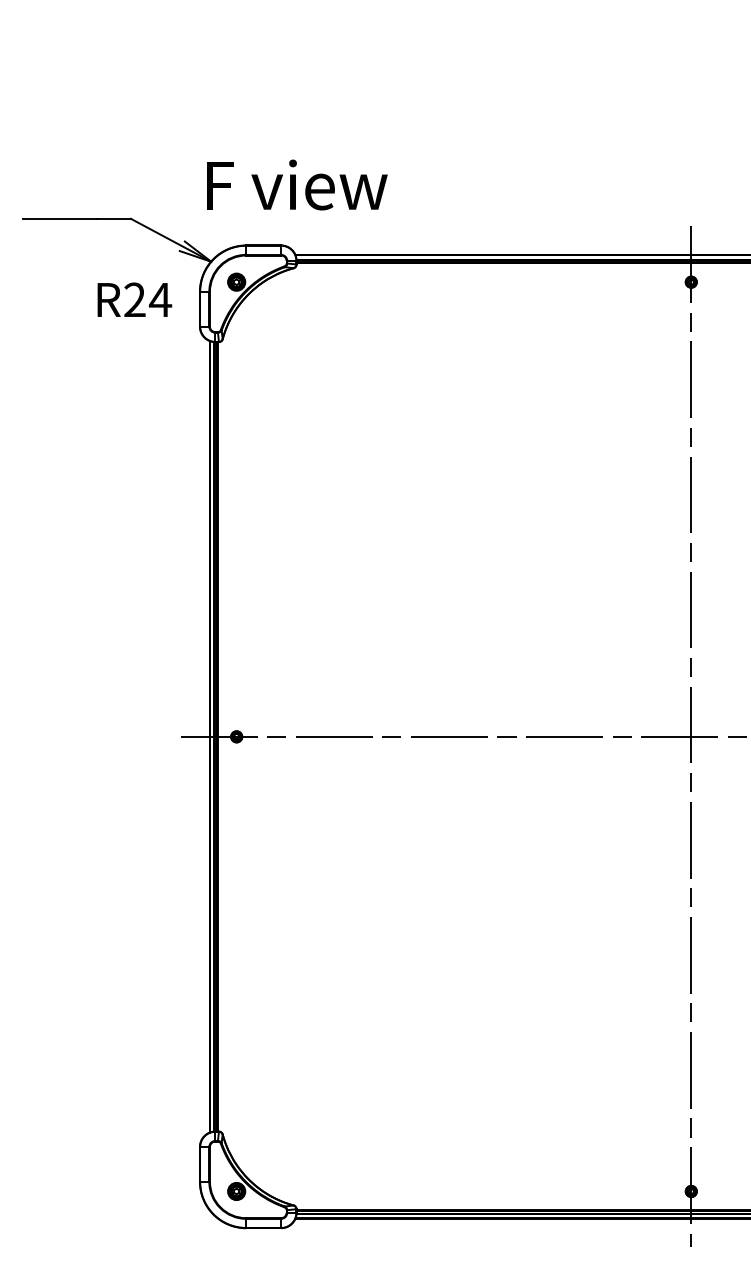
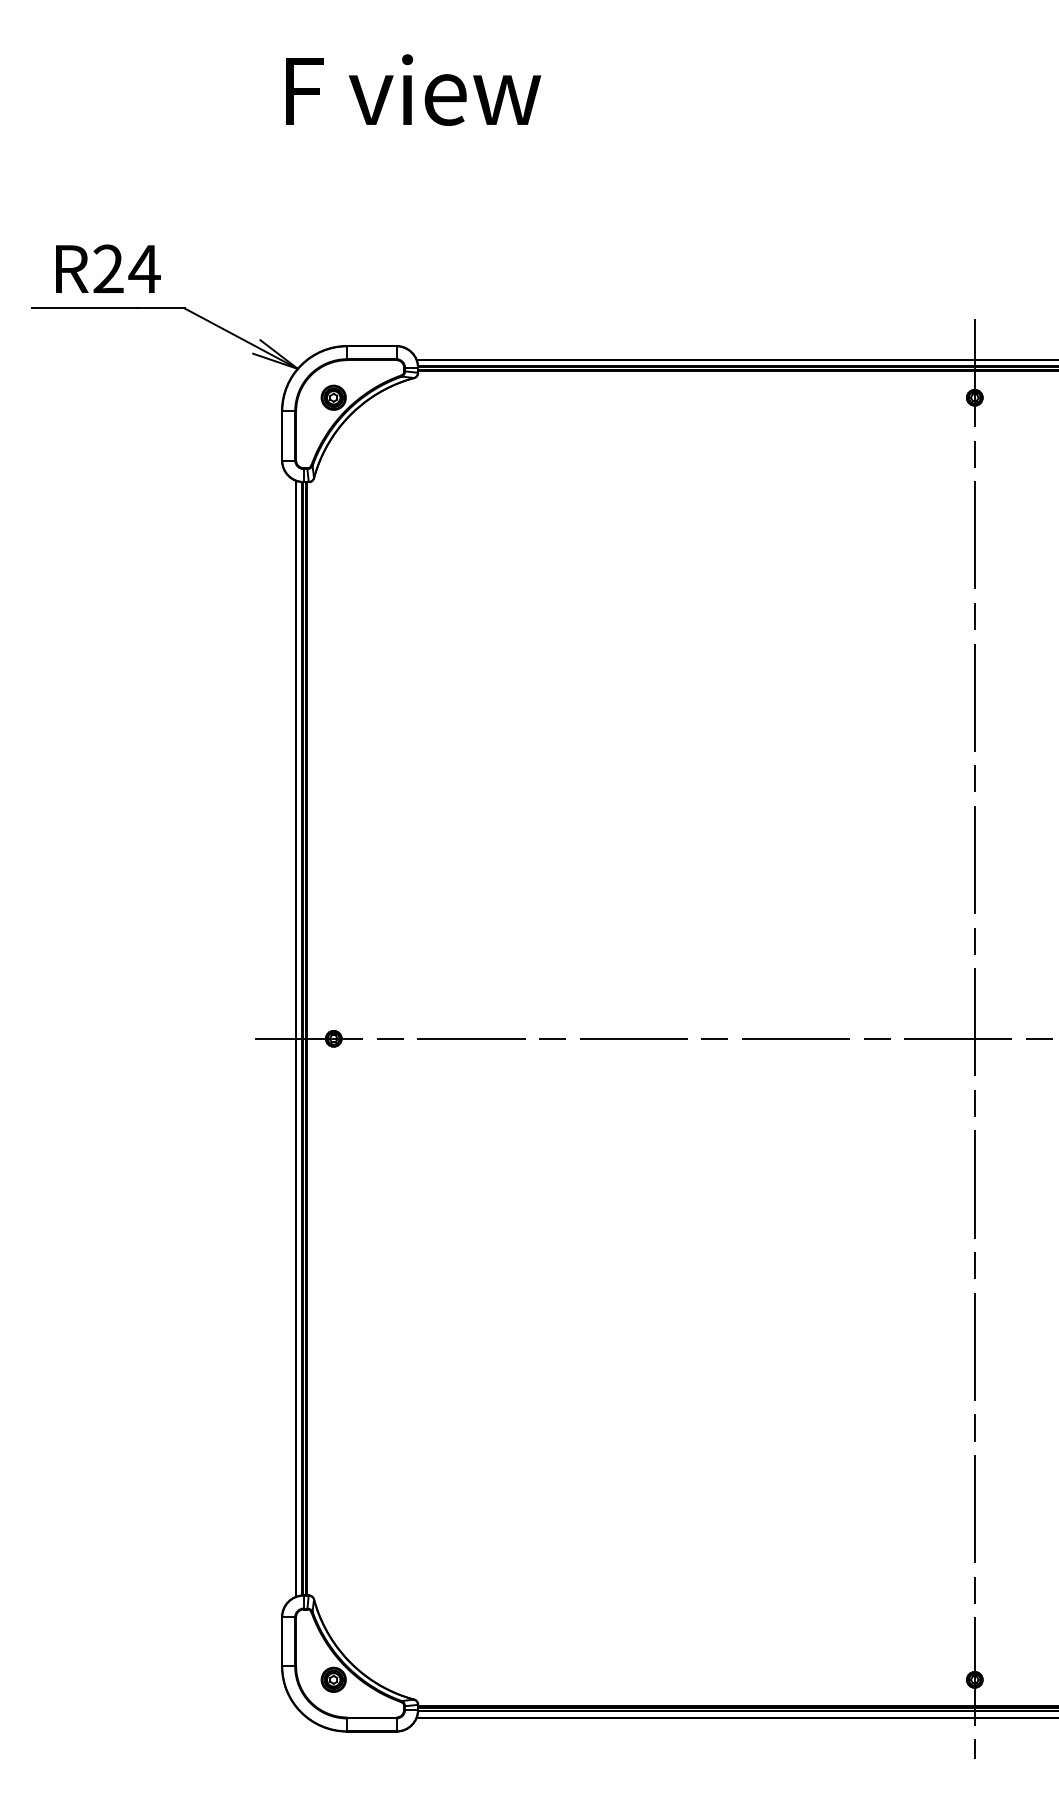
text: (297, 184) -> (413, 89), moved
text: (134, 299) -> (107, 268), moved

